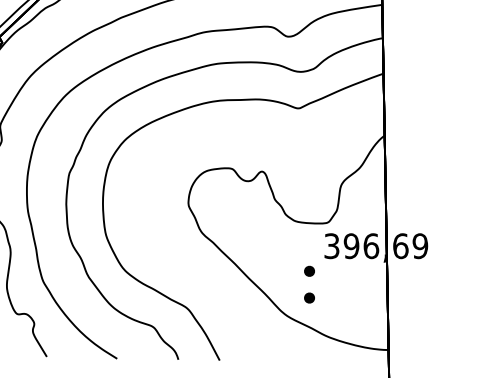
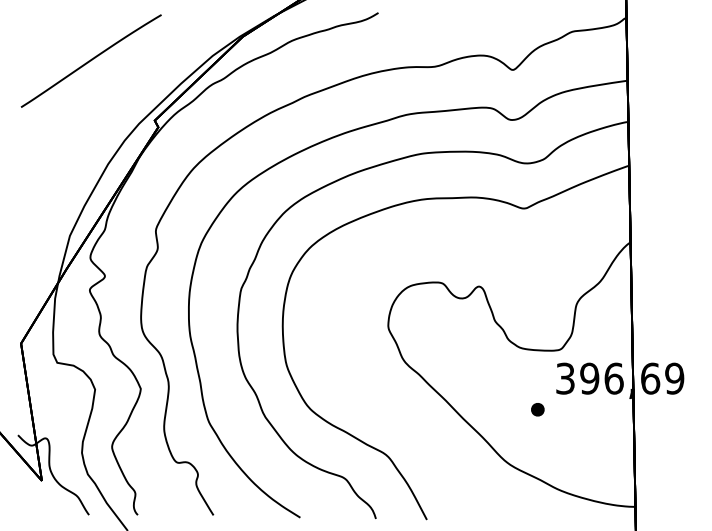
part: (309, 297) -> (537, 442), removed

